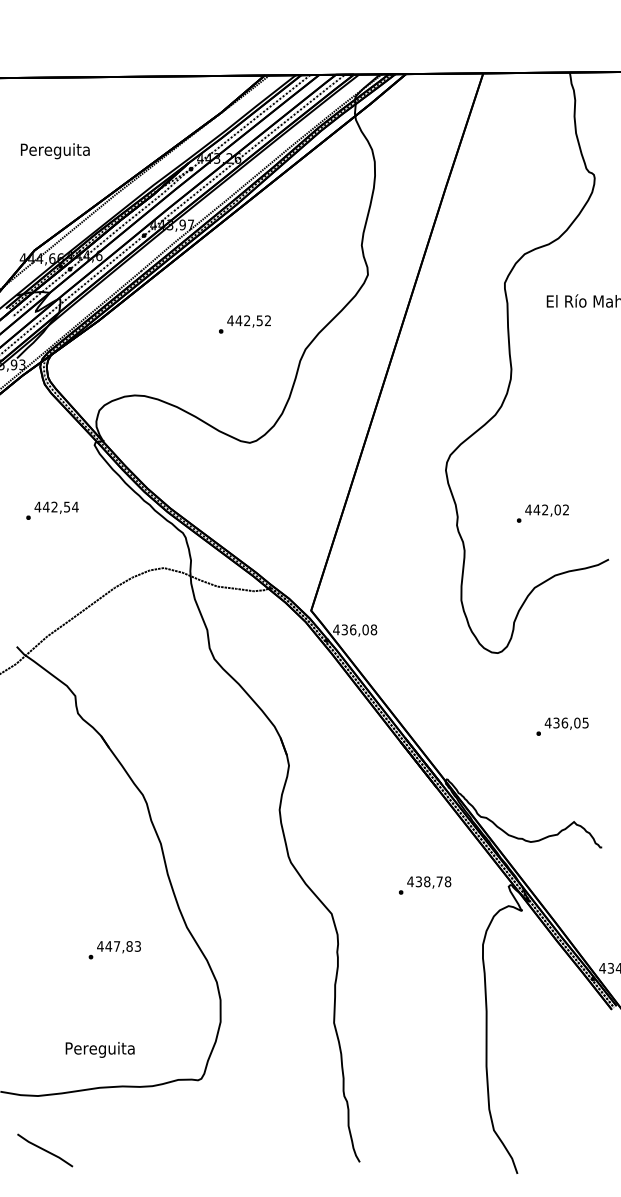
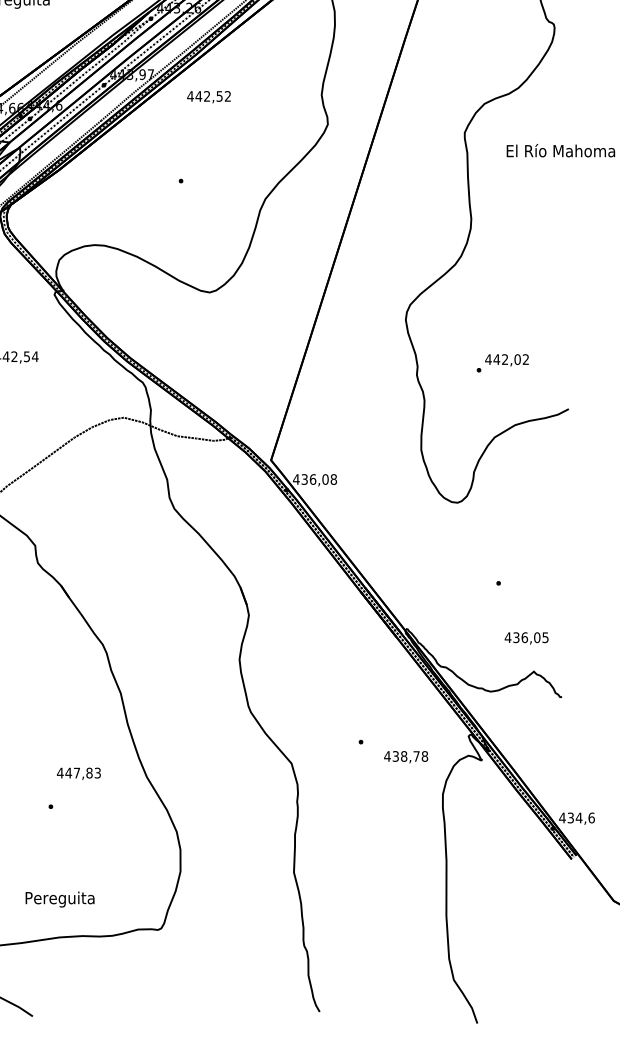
text: (248, 321) -> (208, 97), moved
text: (566, 723) -> (526, 638), moved
text: (429, 882) -> (406, 757), moved
text: (118, 947) -> (78, 774), moved

